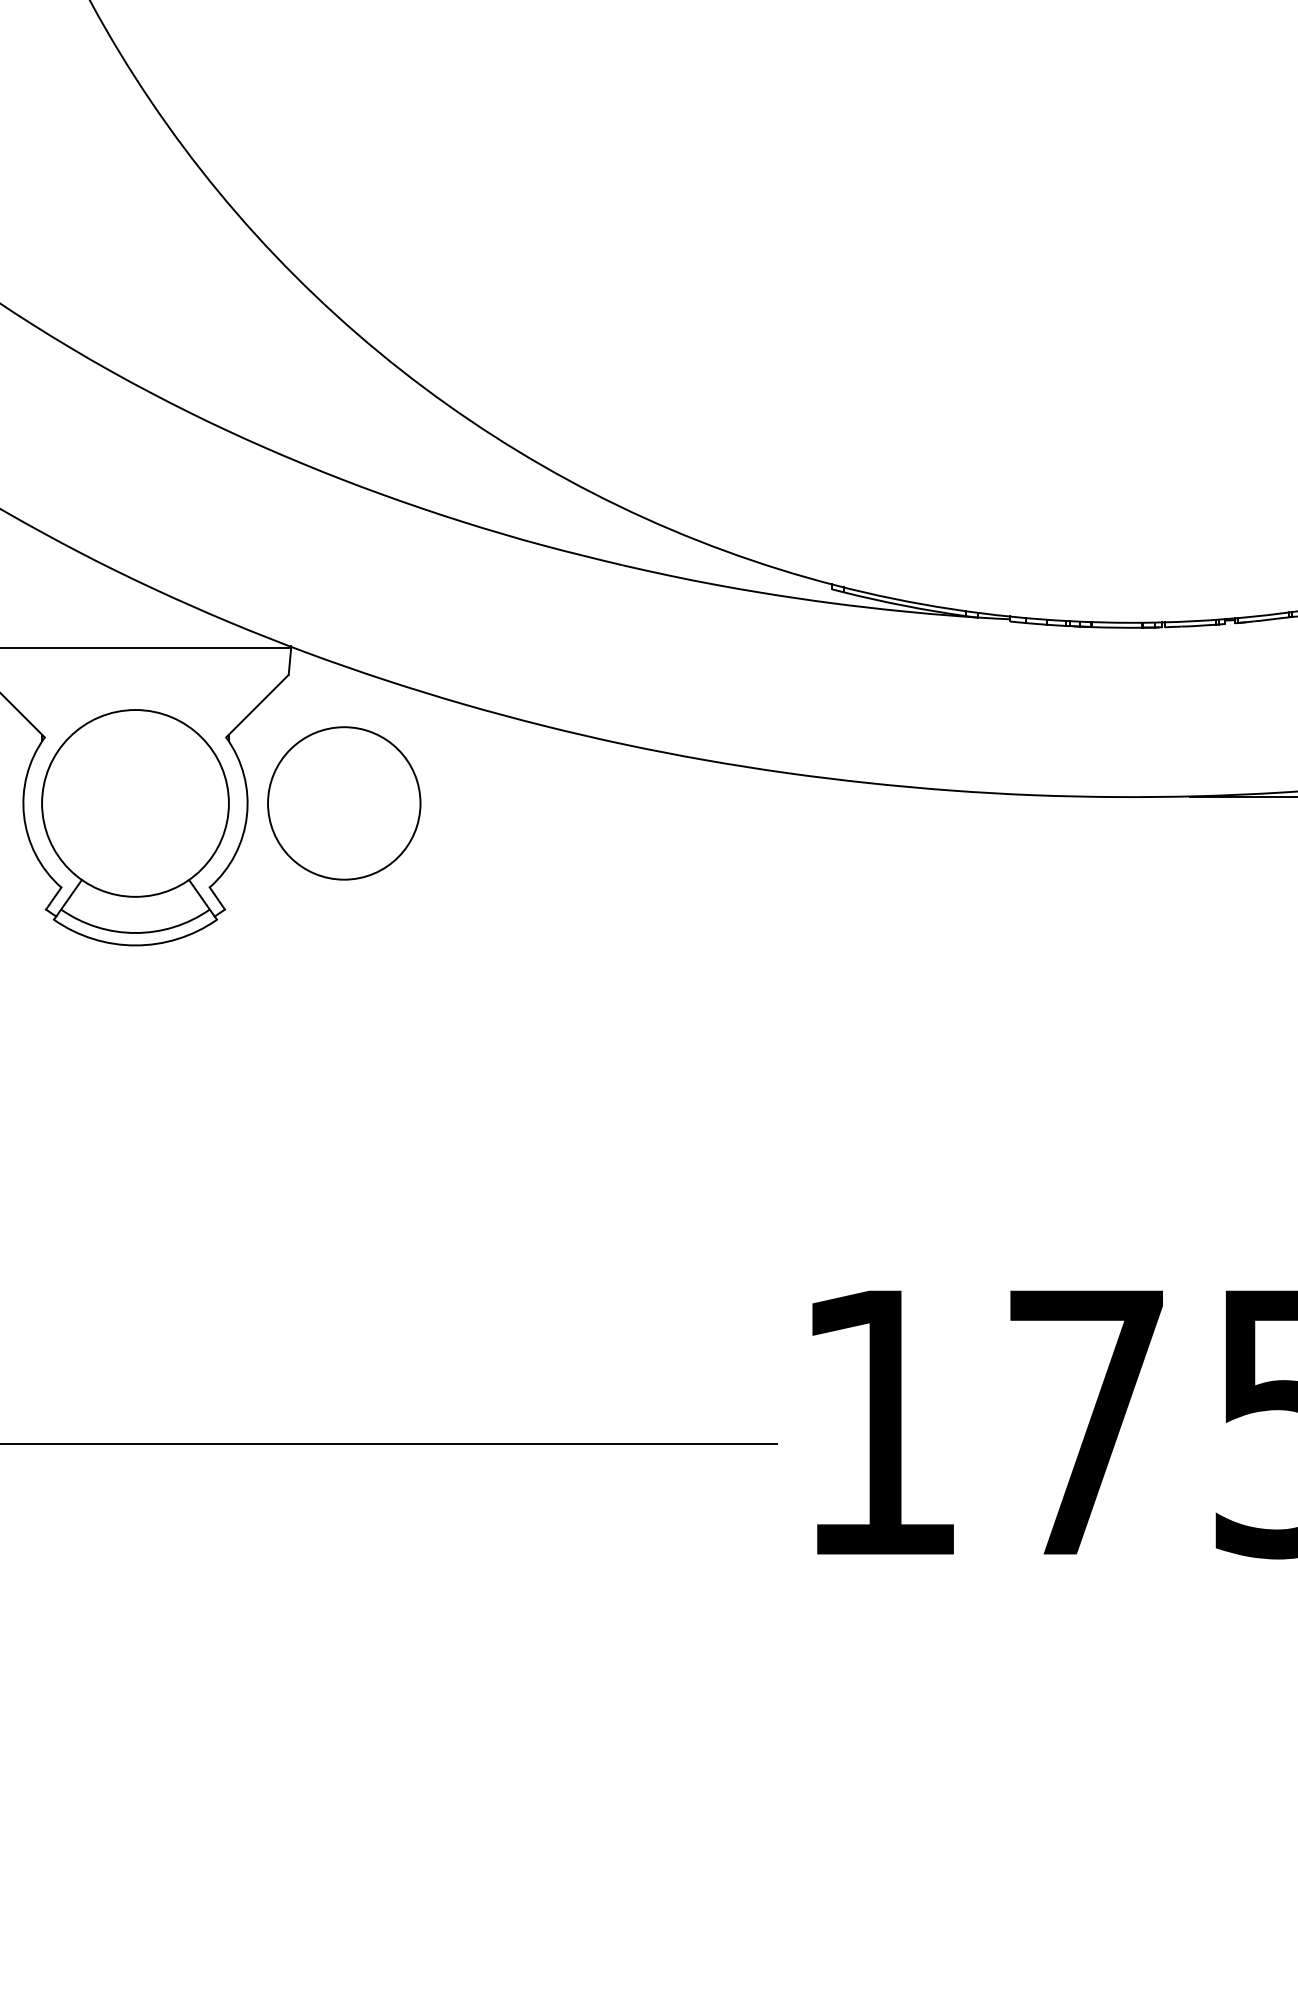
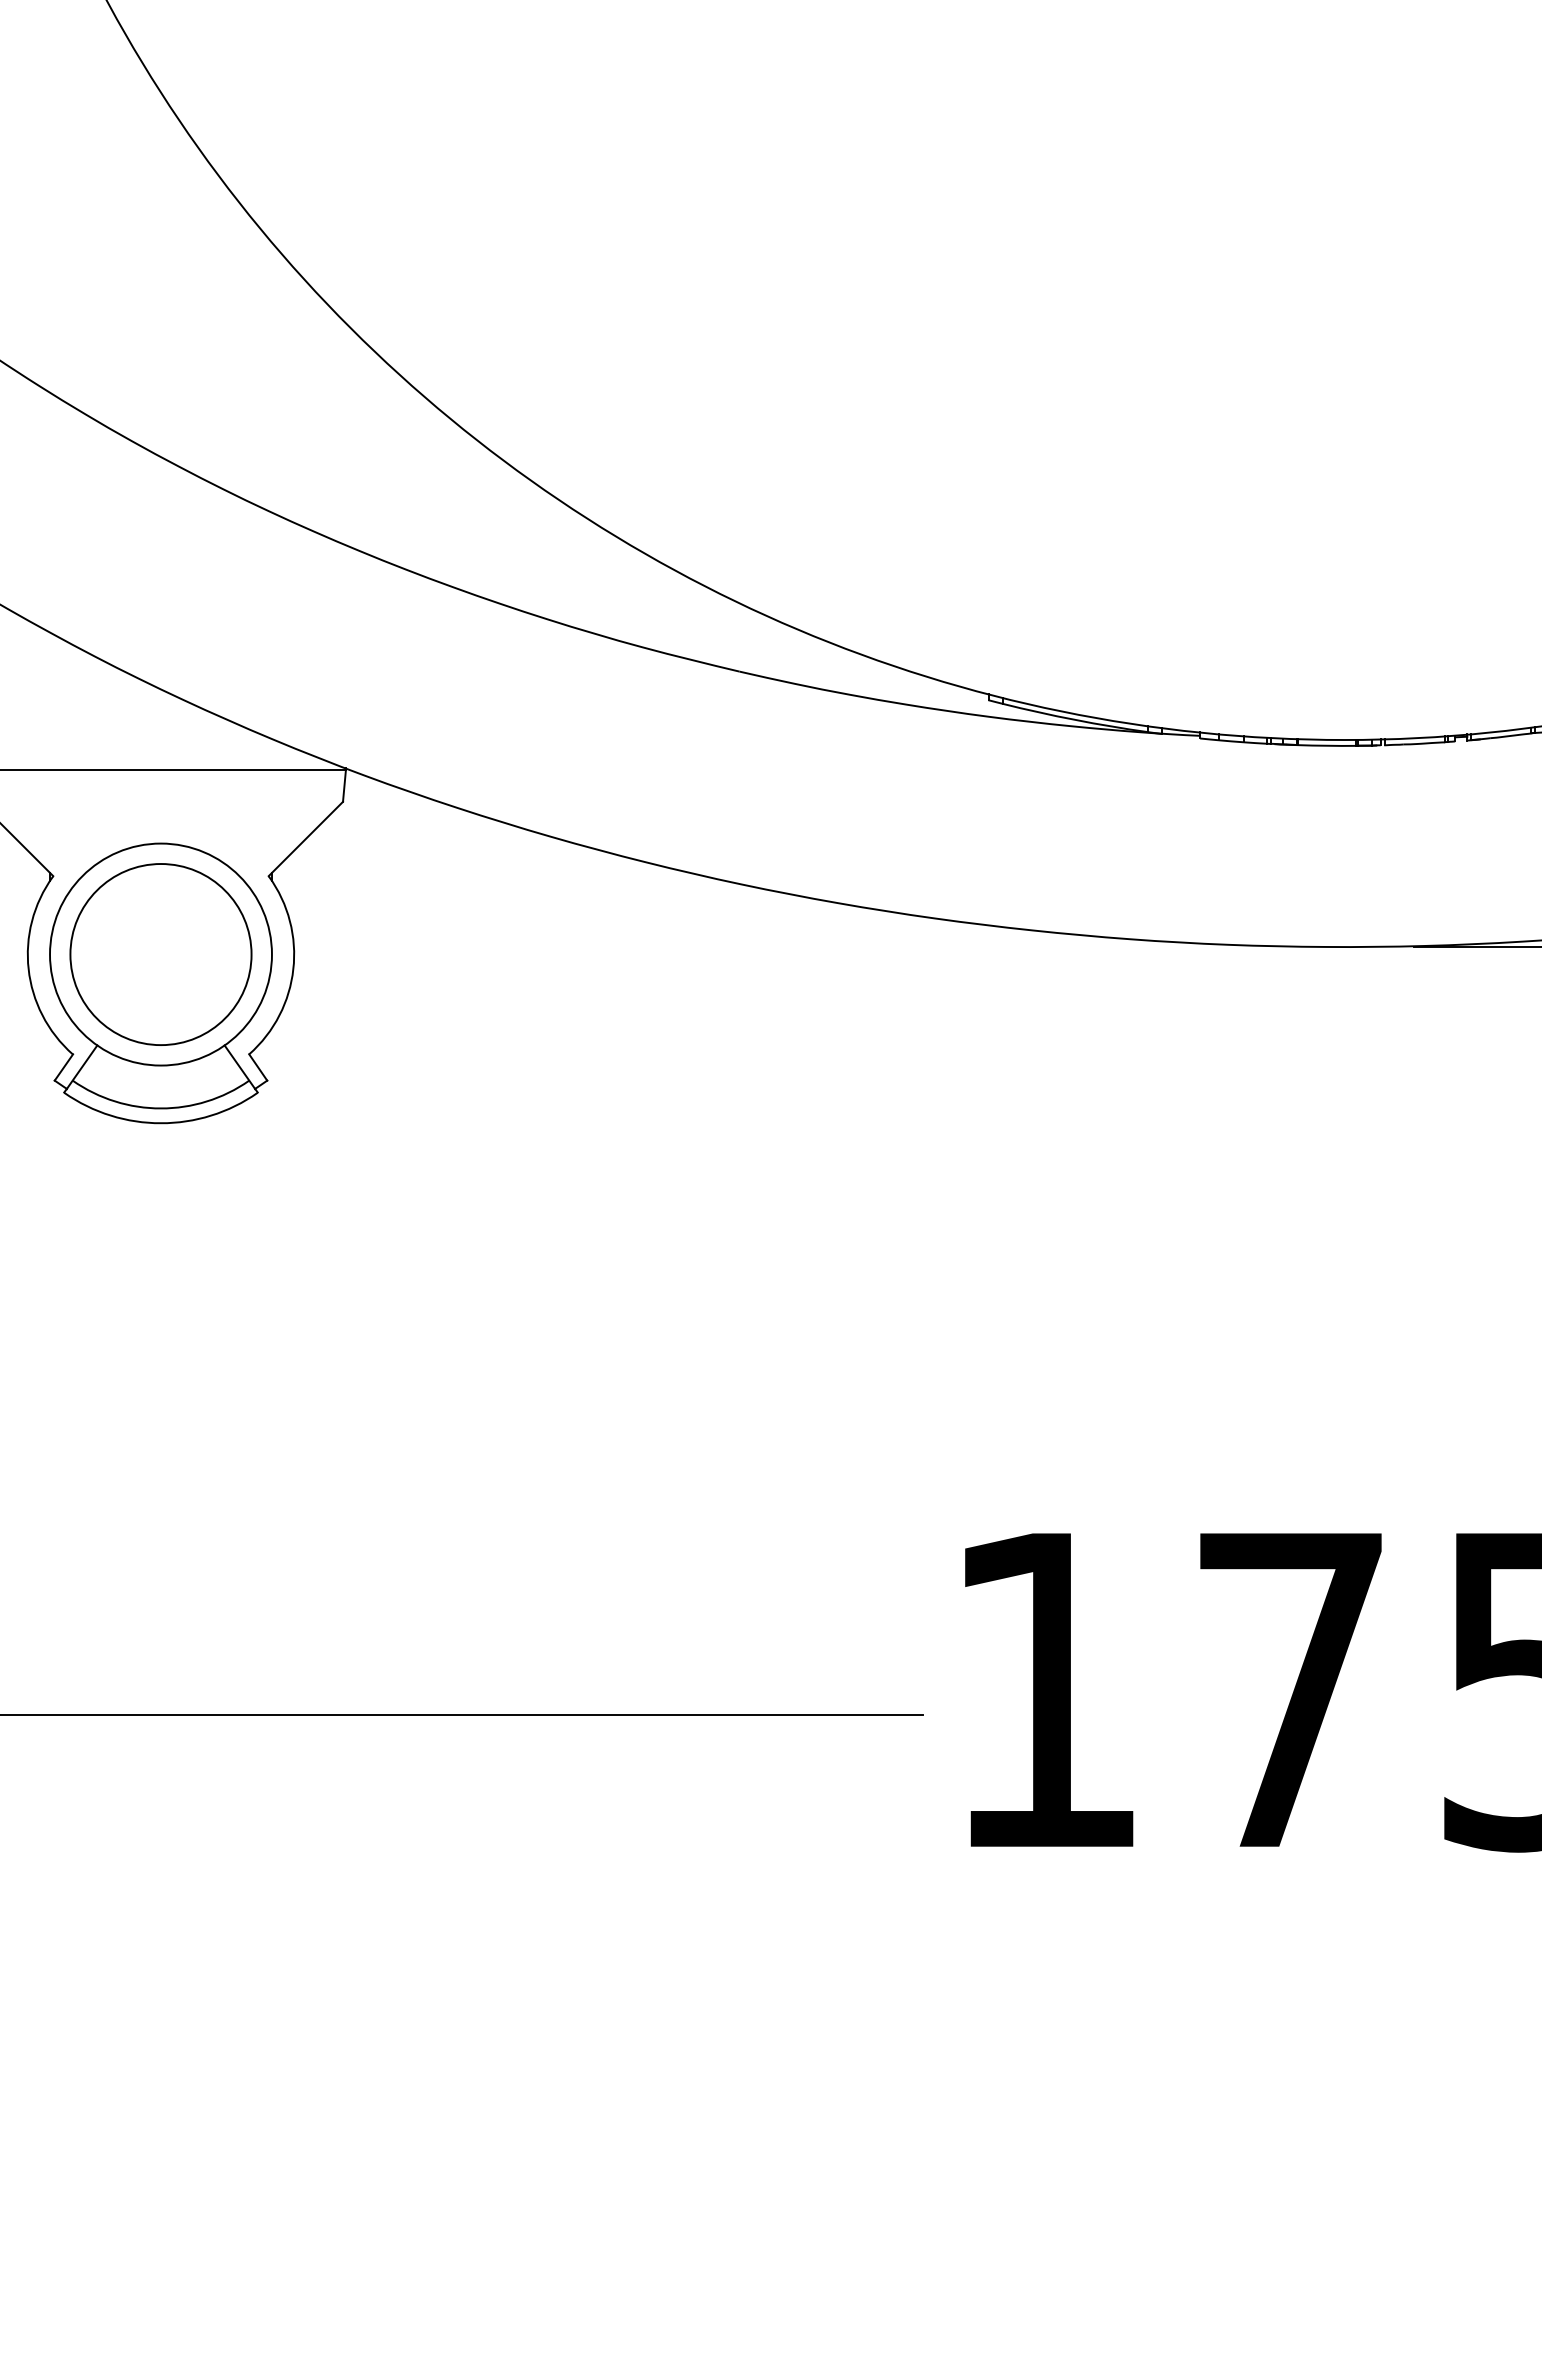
circle: (343, 803) -> (160, 954), moved

